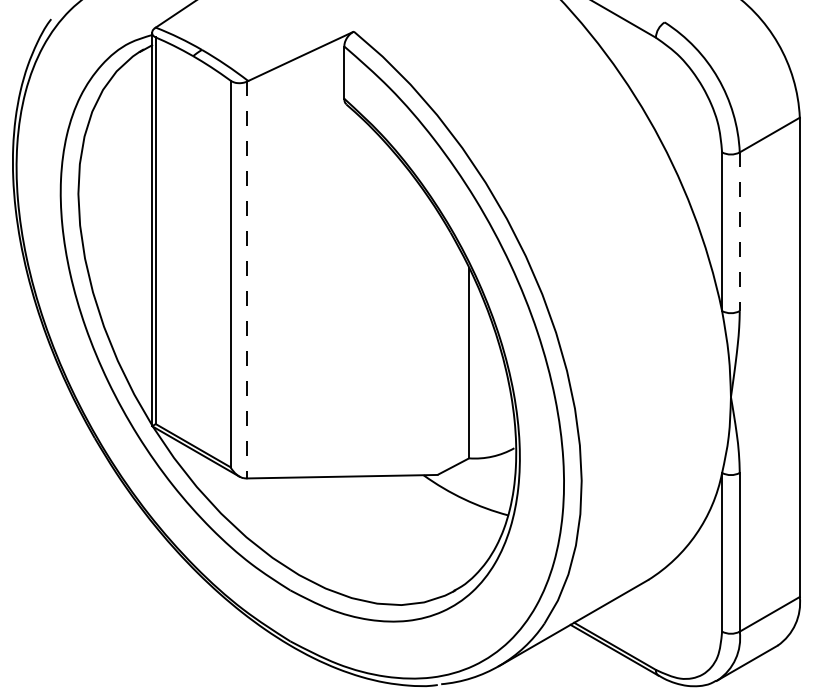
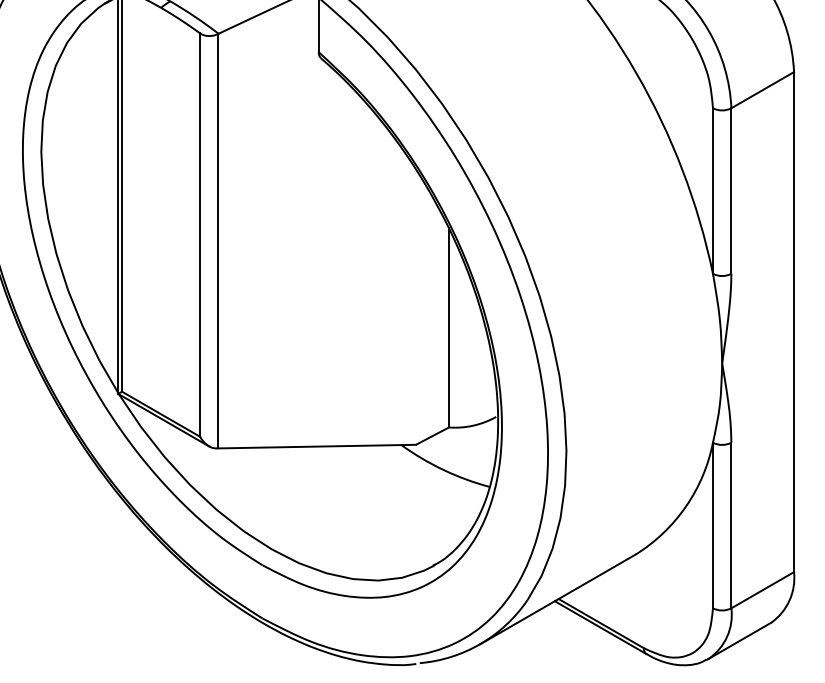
line: (739, 232) -> (731, 191), dashed -> solid
line: (247, 279) -> (217, 240), dashed -> solid

